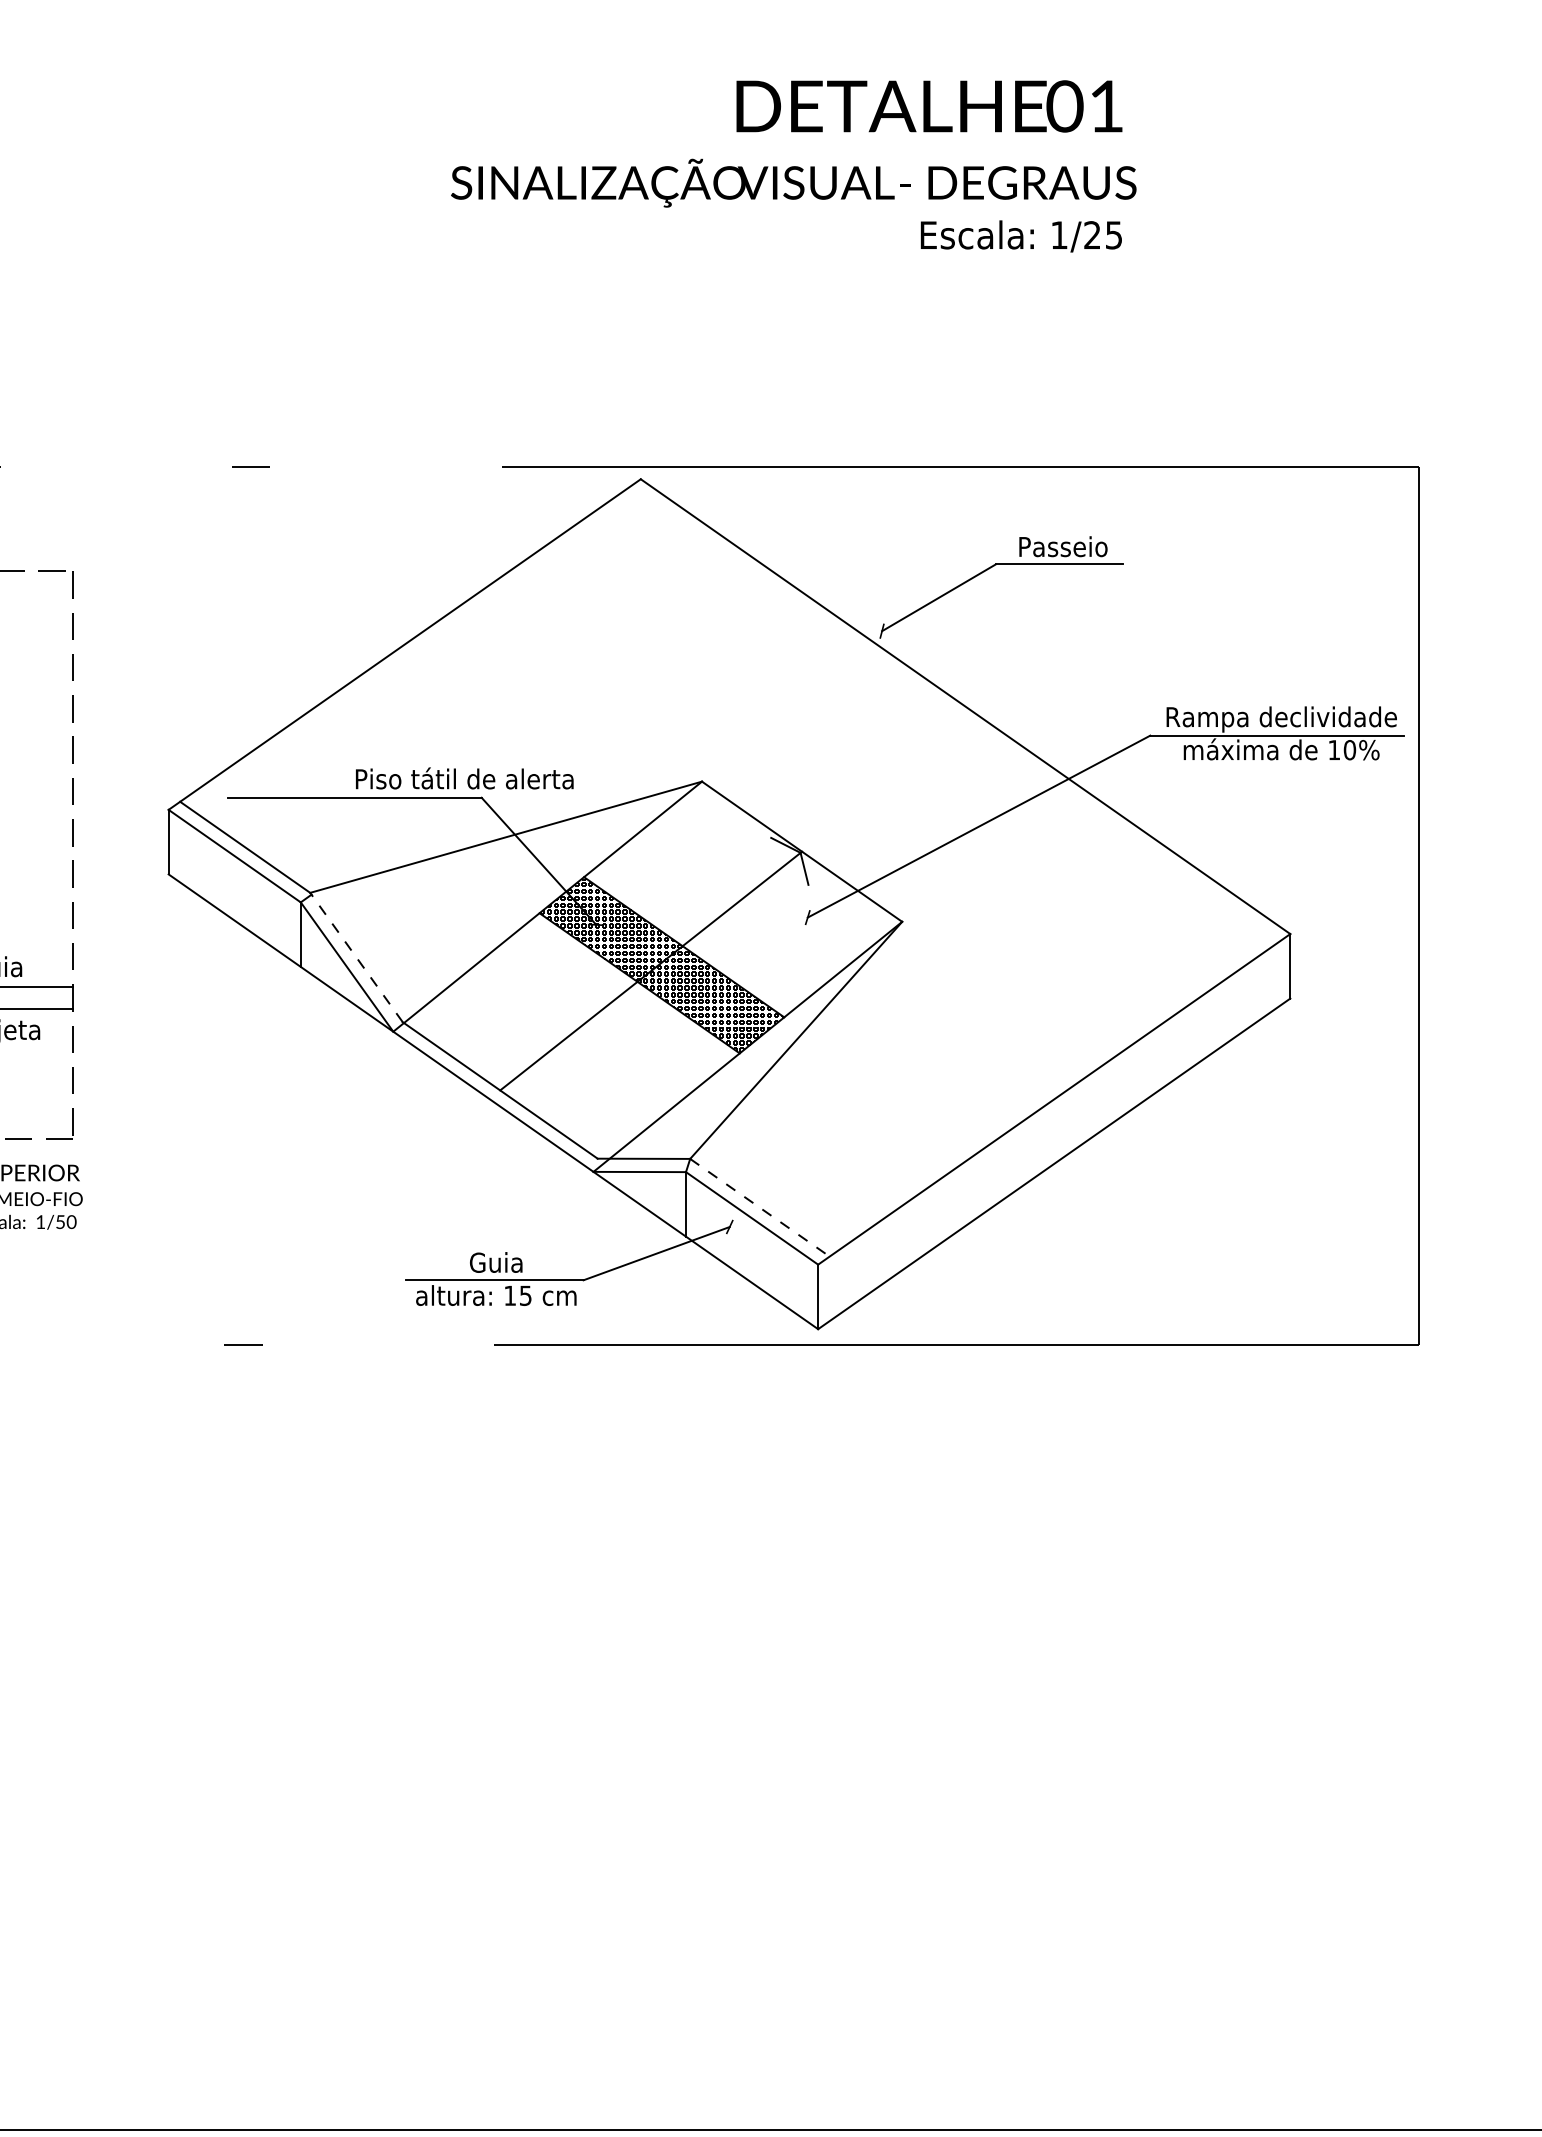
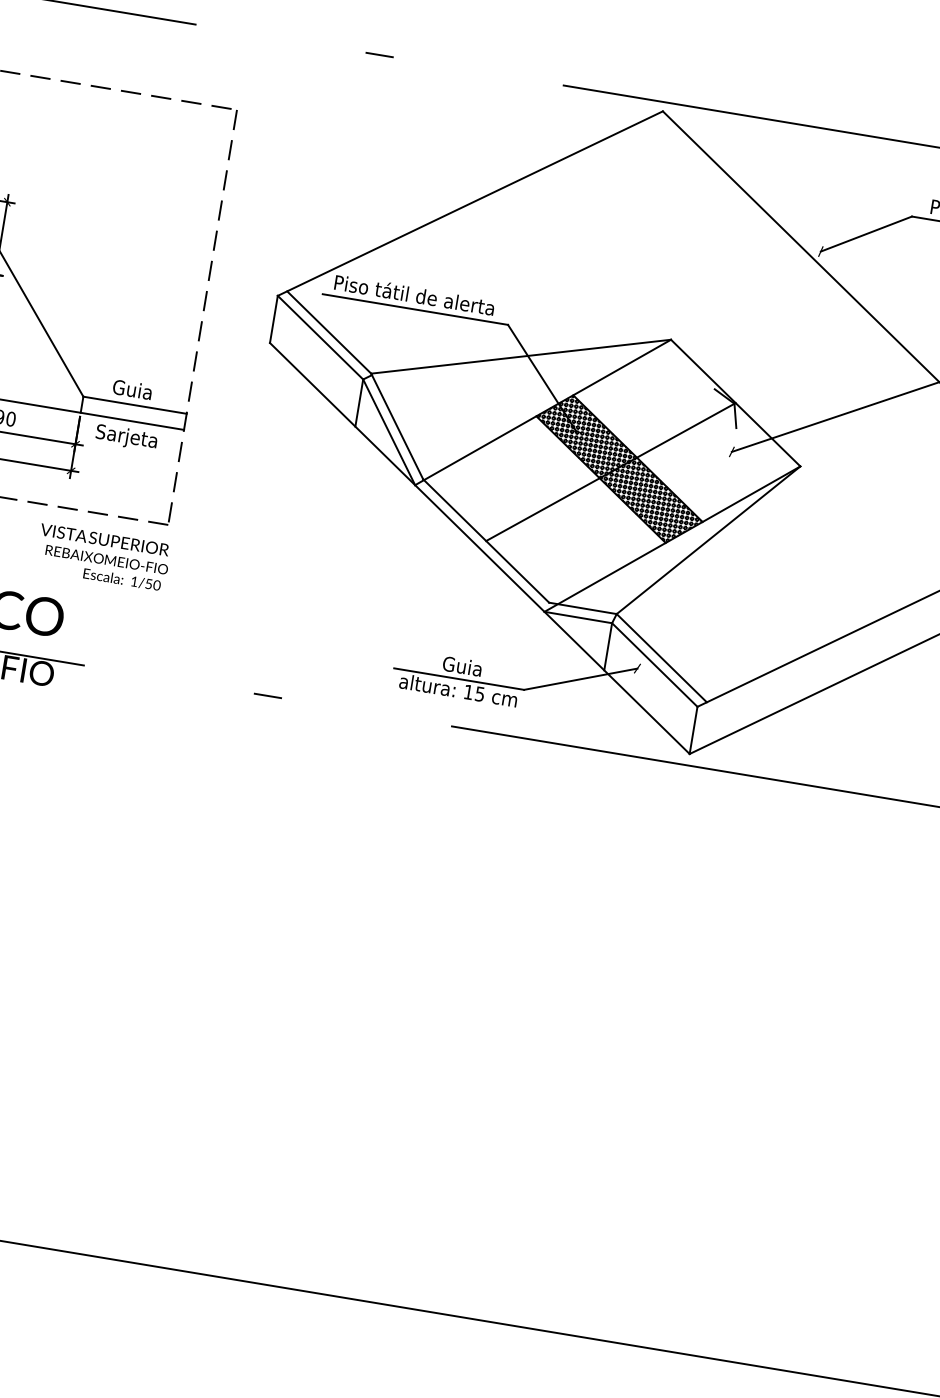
text: (464, 778) -> (414, 294), moved
line: (356, 957) -> (397, 426), dashed -> solid
line: (760, 1208) -> (662, 658), dashed -> solid

